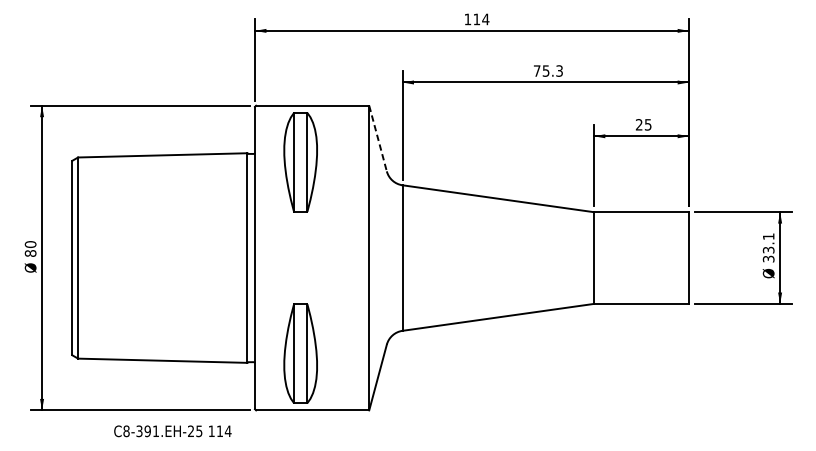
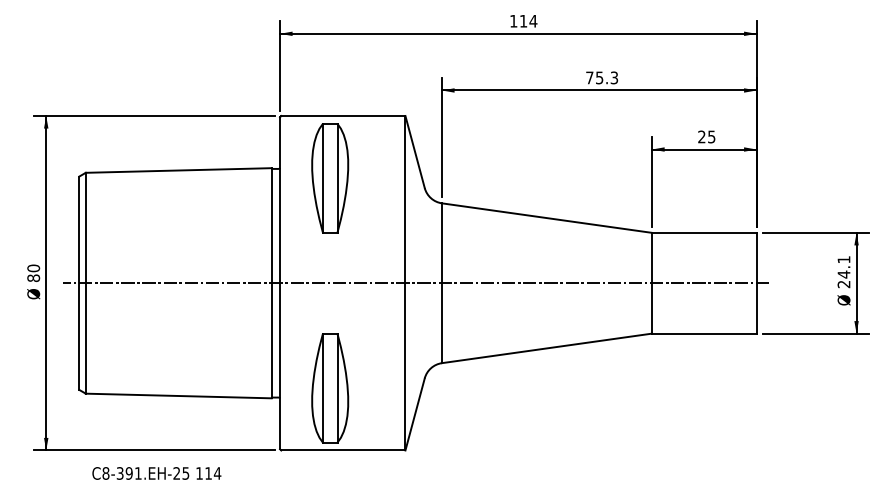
line: (378, 138) -> (415, 152), dashed -> solid
text: (768, 254) -> (843, 279), 33.1 -> 24.1
line: (378, 258) -> (415, 283), added
text: (172, 431) -> (156, 473), moved

